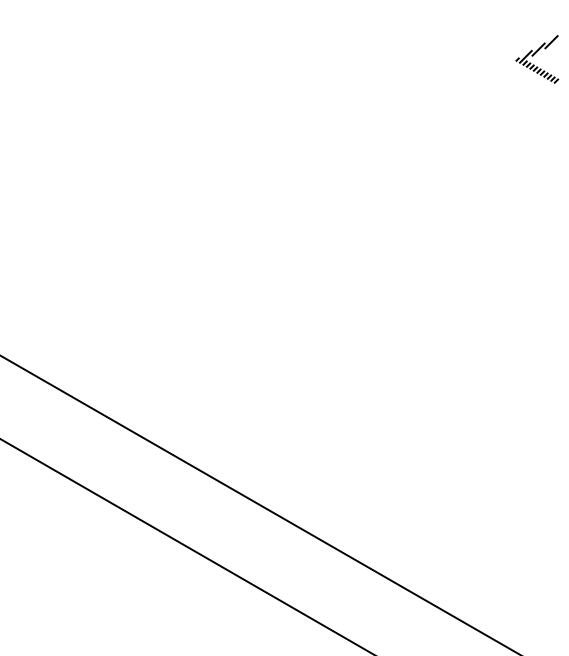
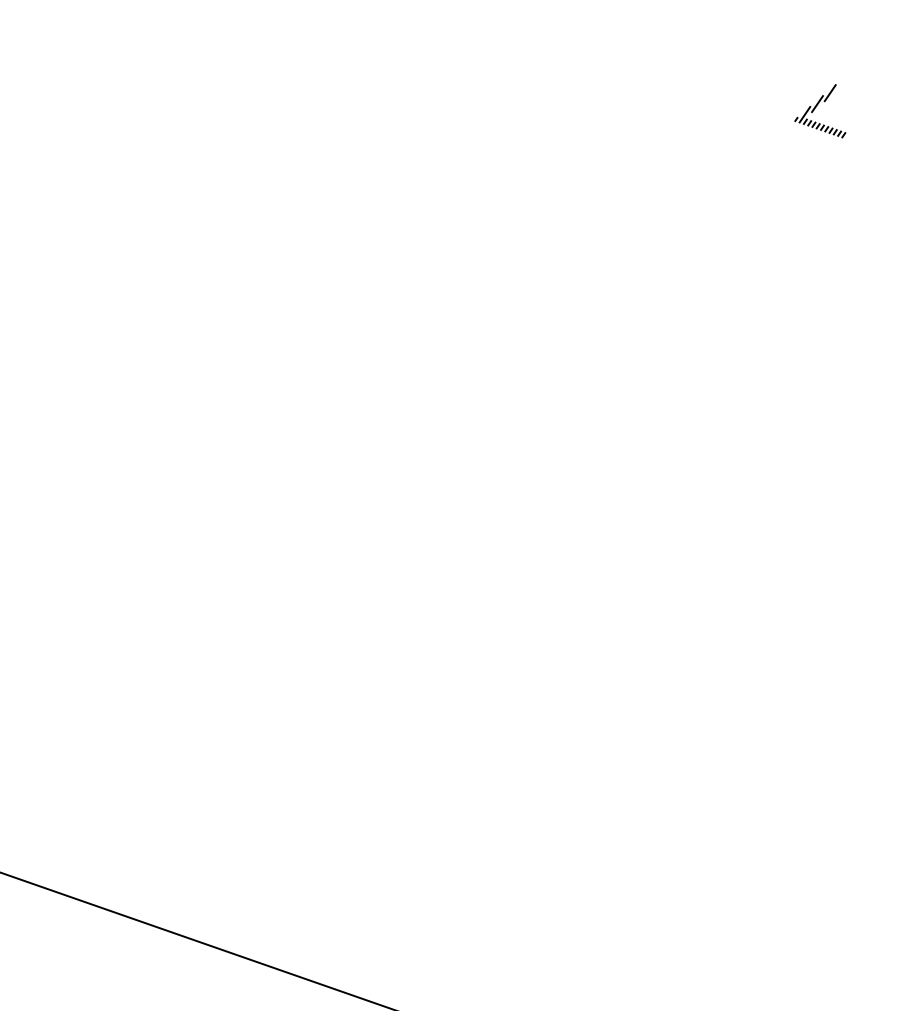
part: (537, 59) -> (818, 115), size x0.6

